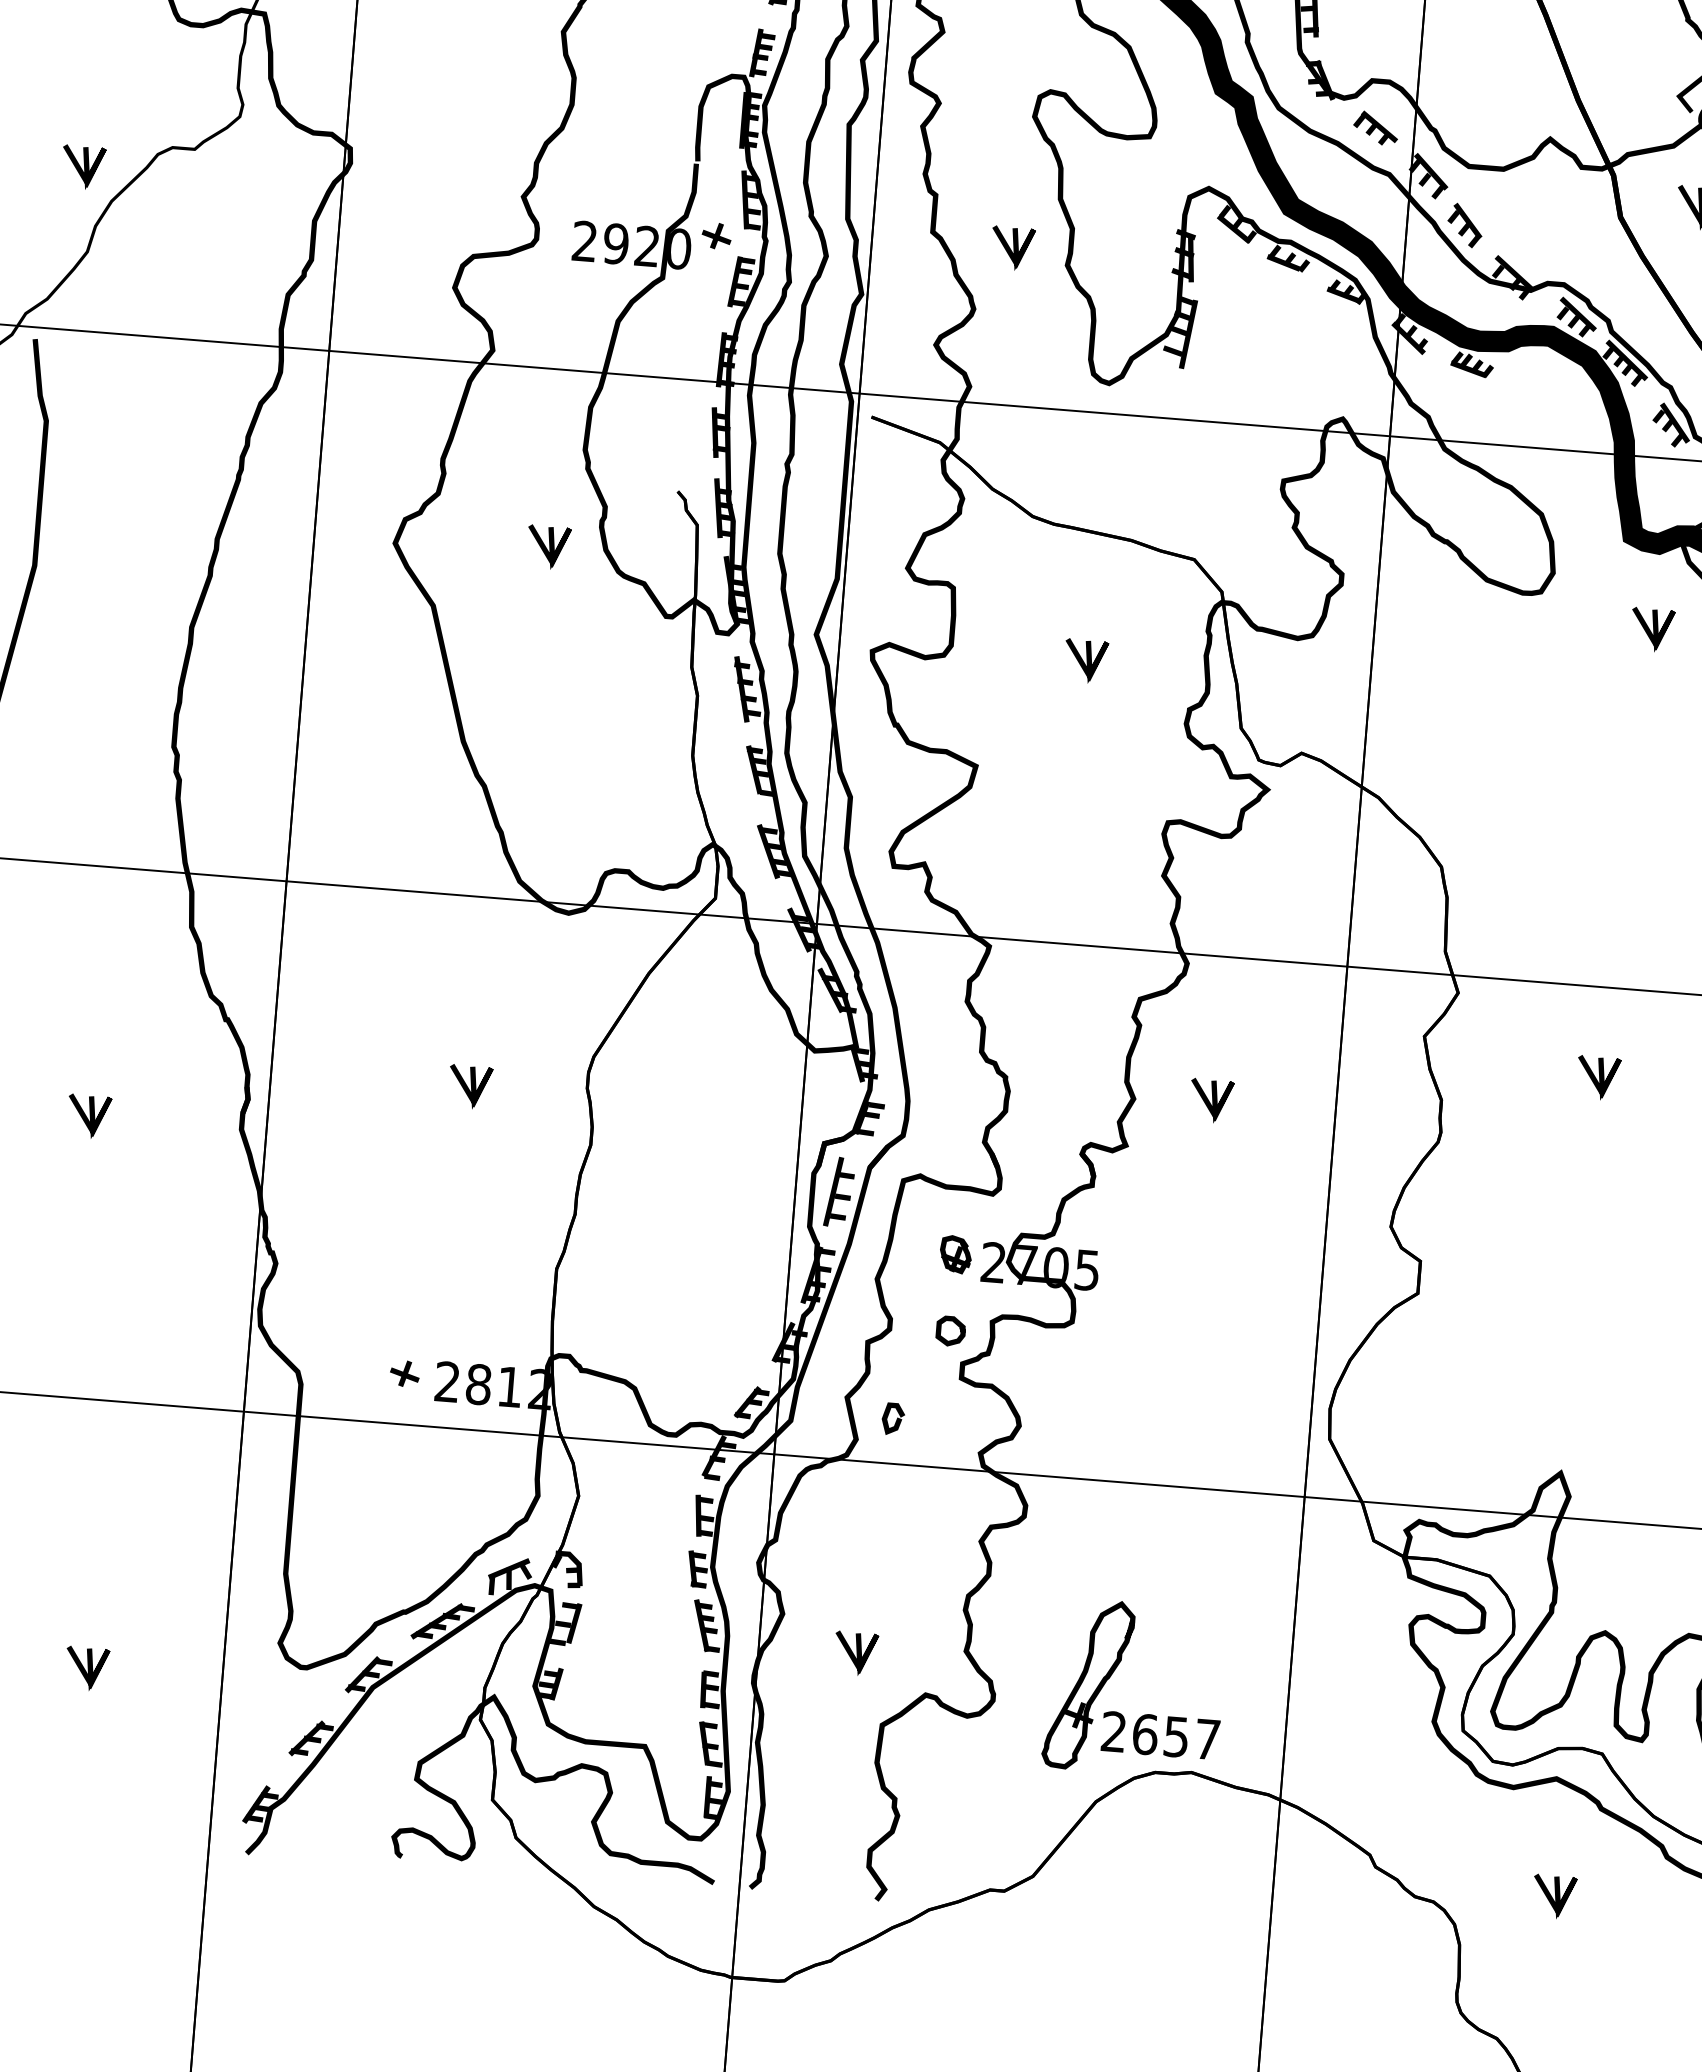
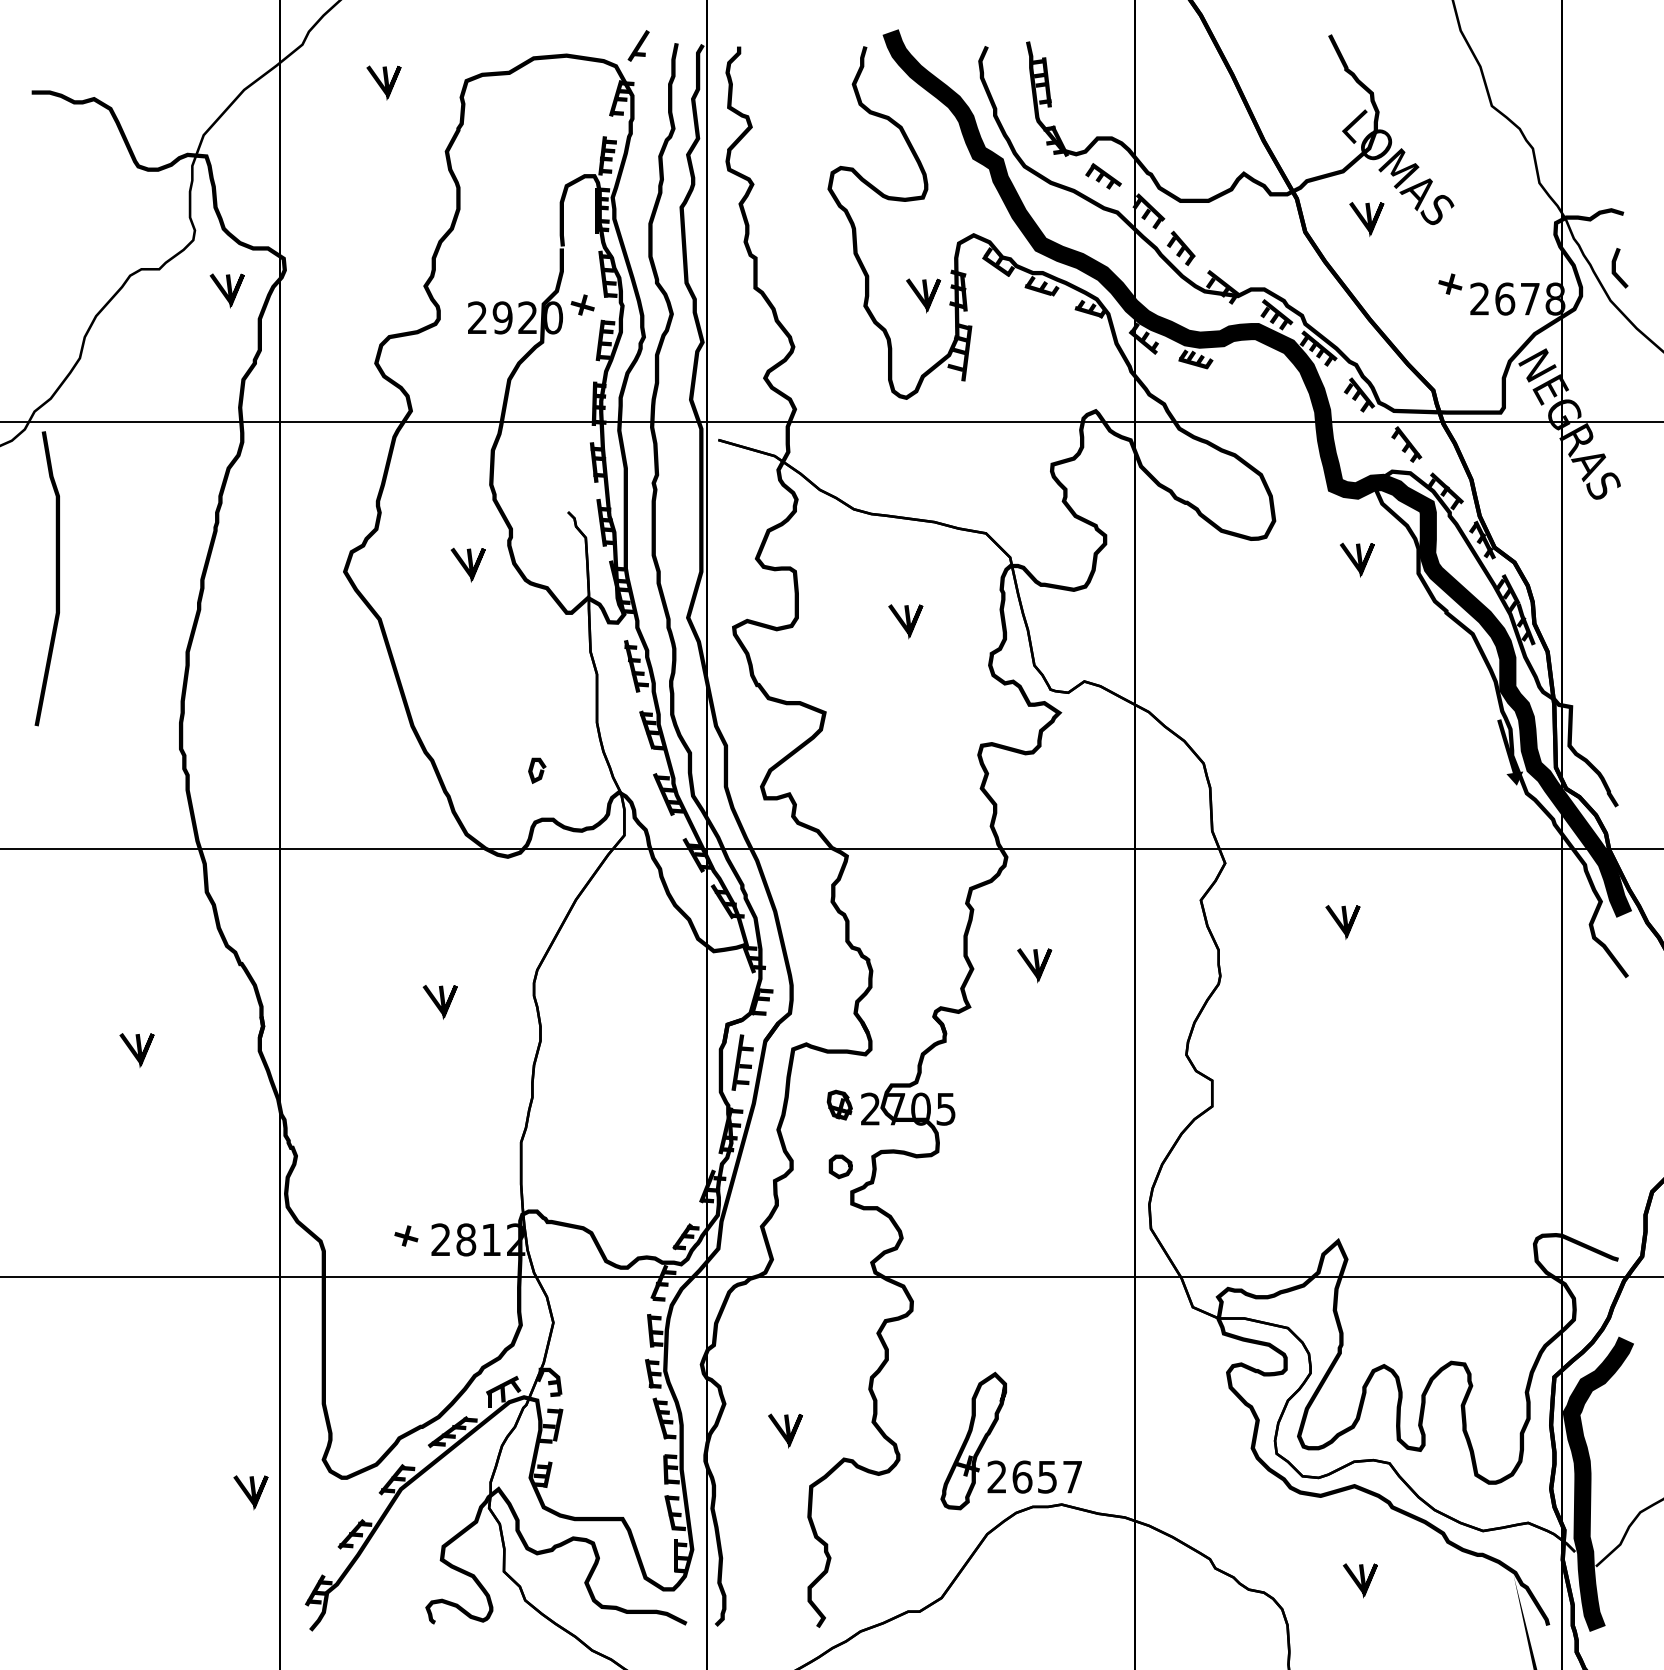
line: (81, 166) -> (225, 290), moved
line: (1013, 248) -> (924, 295), moved
curve: (895, 1420) -> (539, 771), moved
line: (87, 1668) -> (251, 1492), moved

